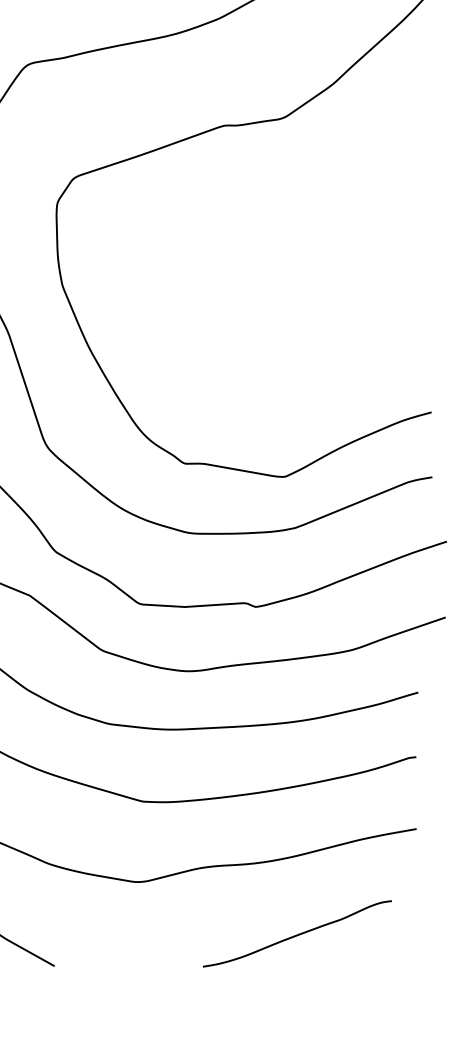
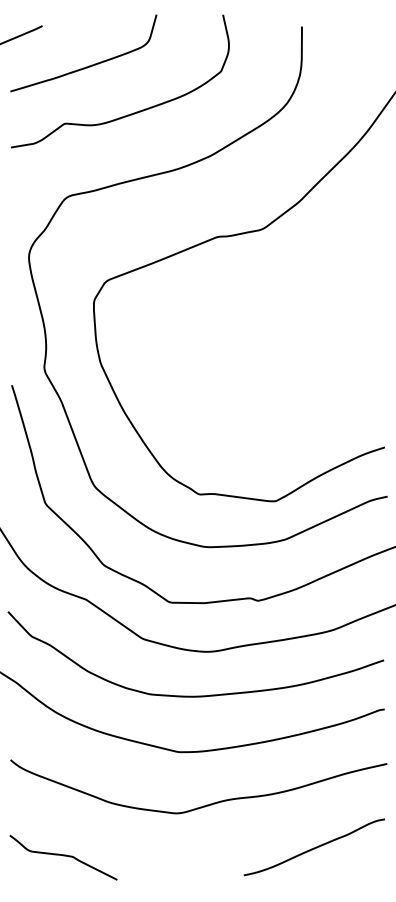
curve: (296, 934) -> (313, 847), moved

